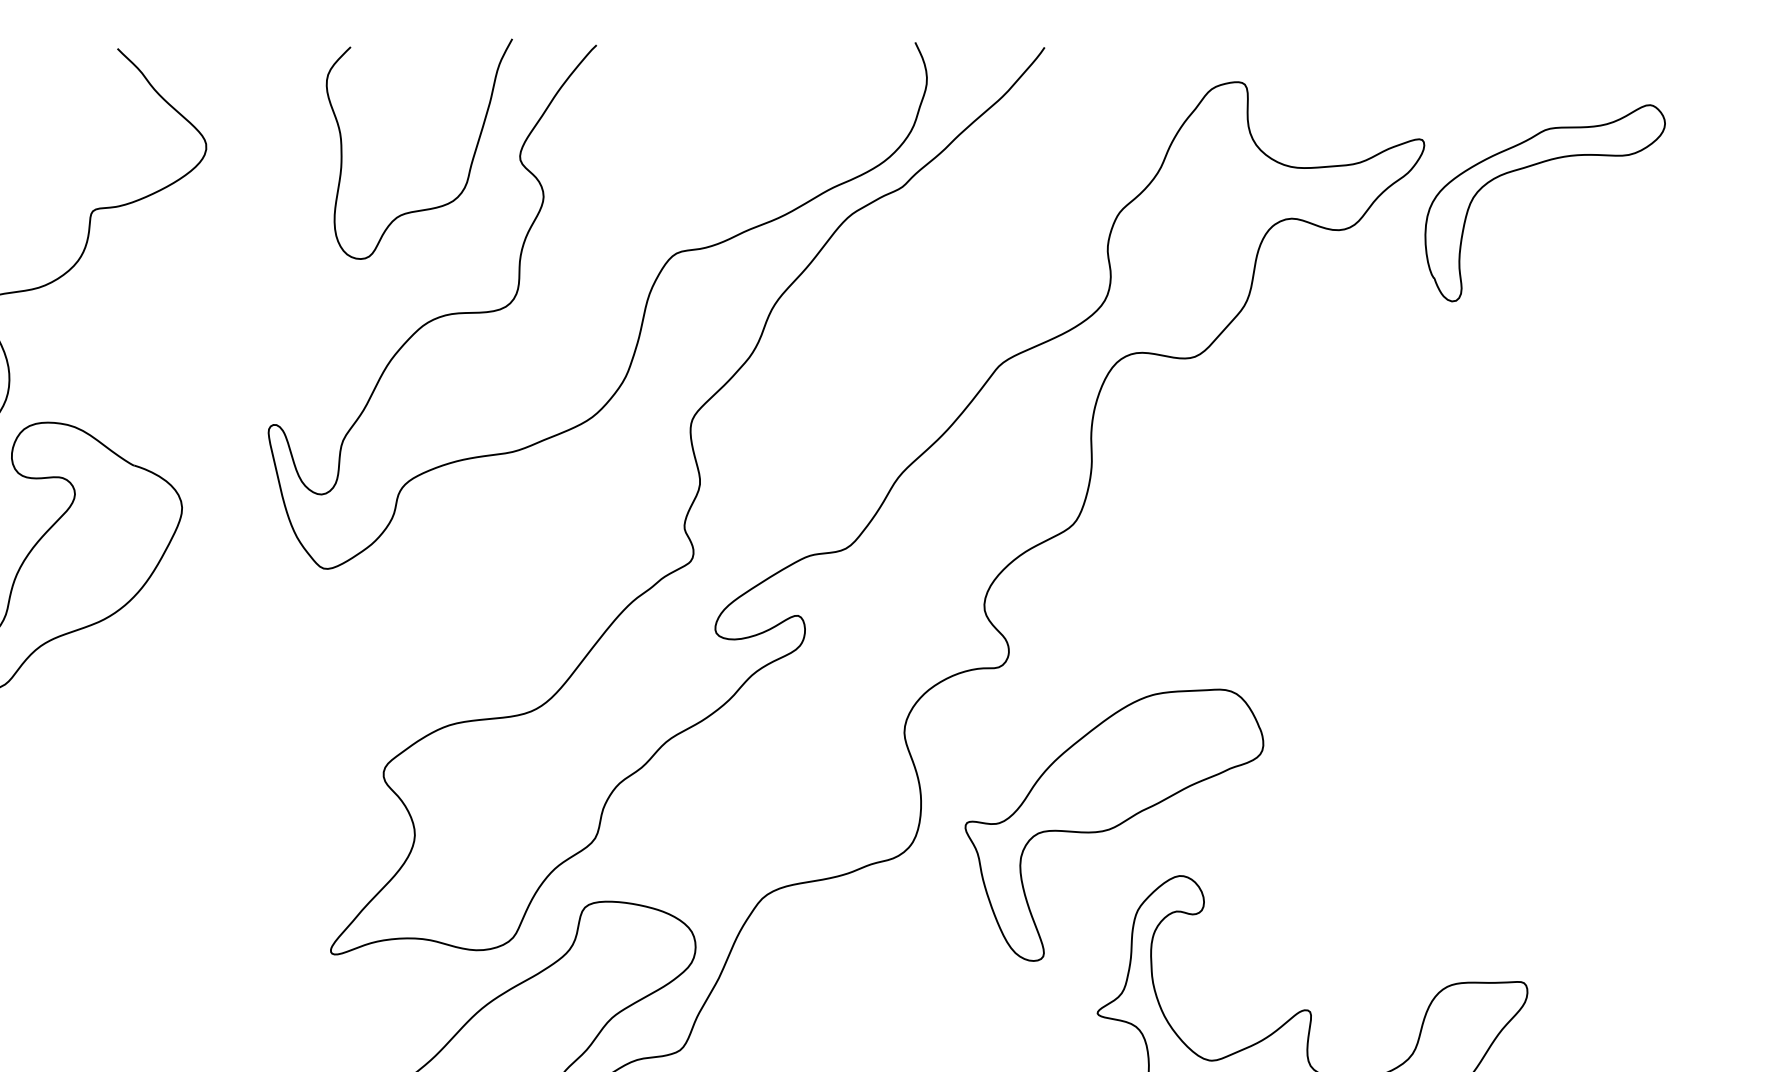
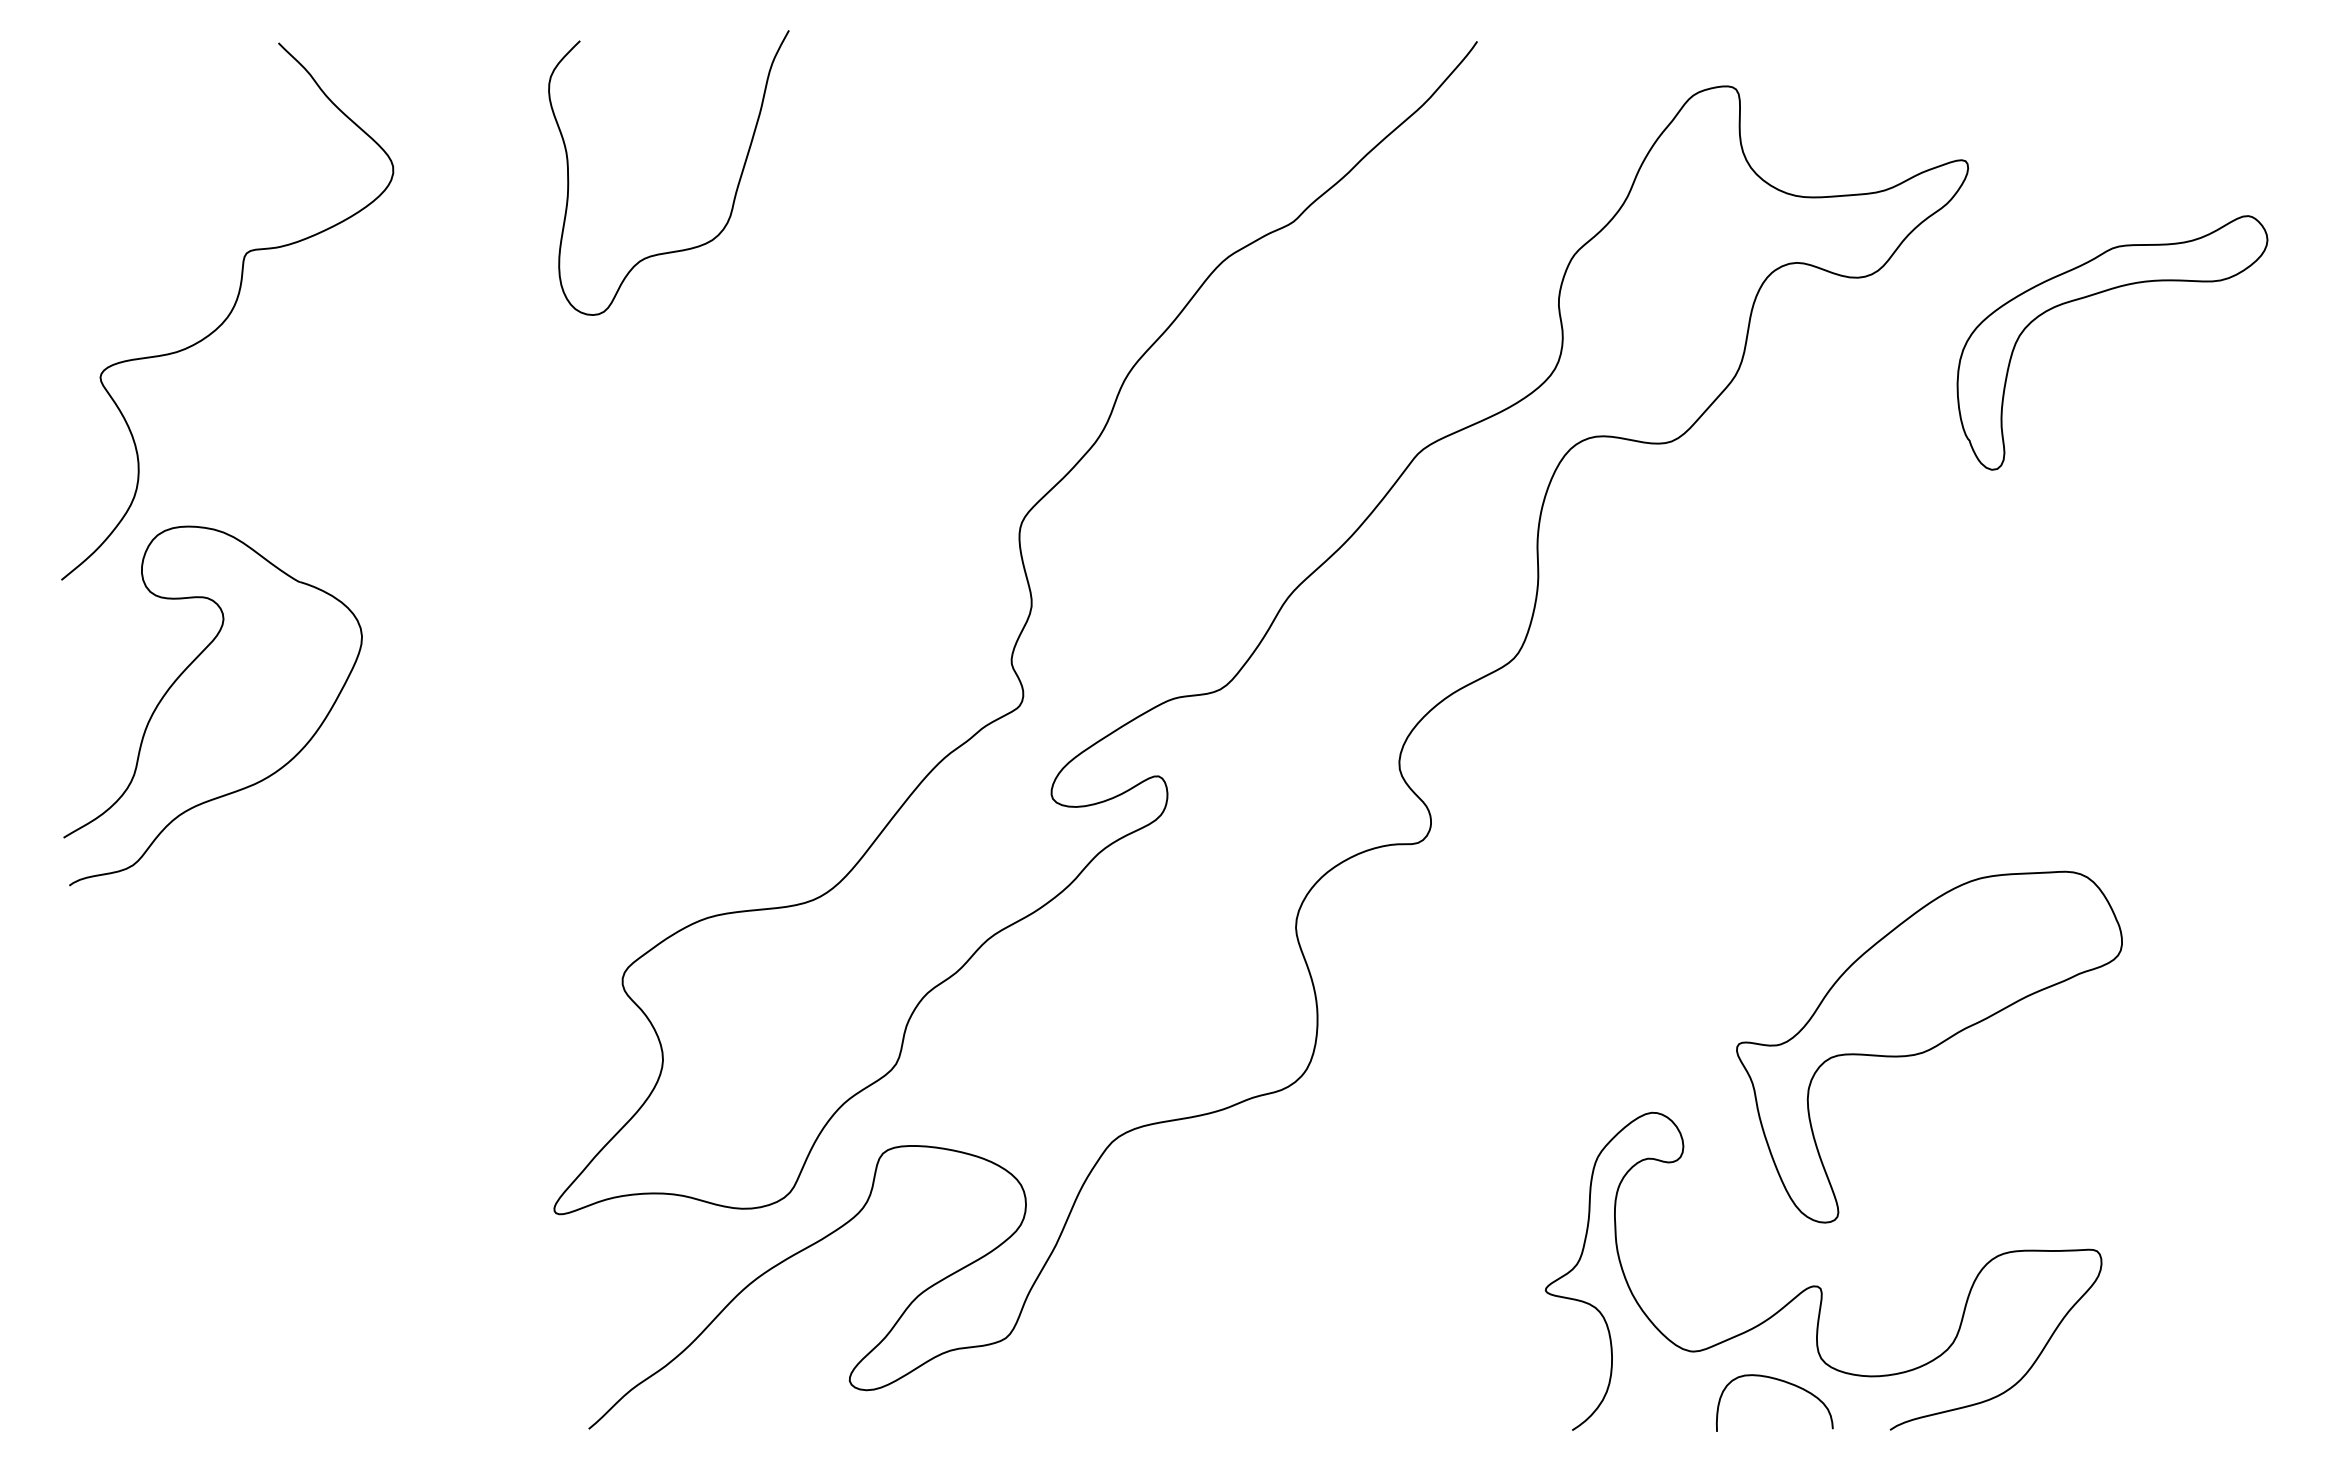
part: (1533, 165) -> (2097, 294), moved
curve: (643, 313) -> (958, 385), removed
part: (1114, 824) -> (1929, 1046), moved

